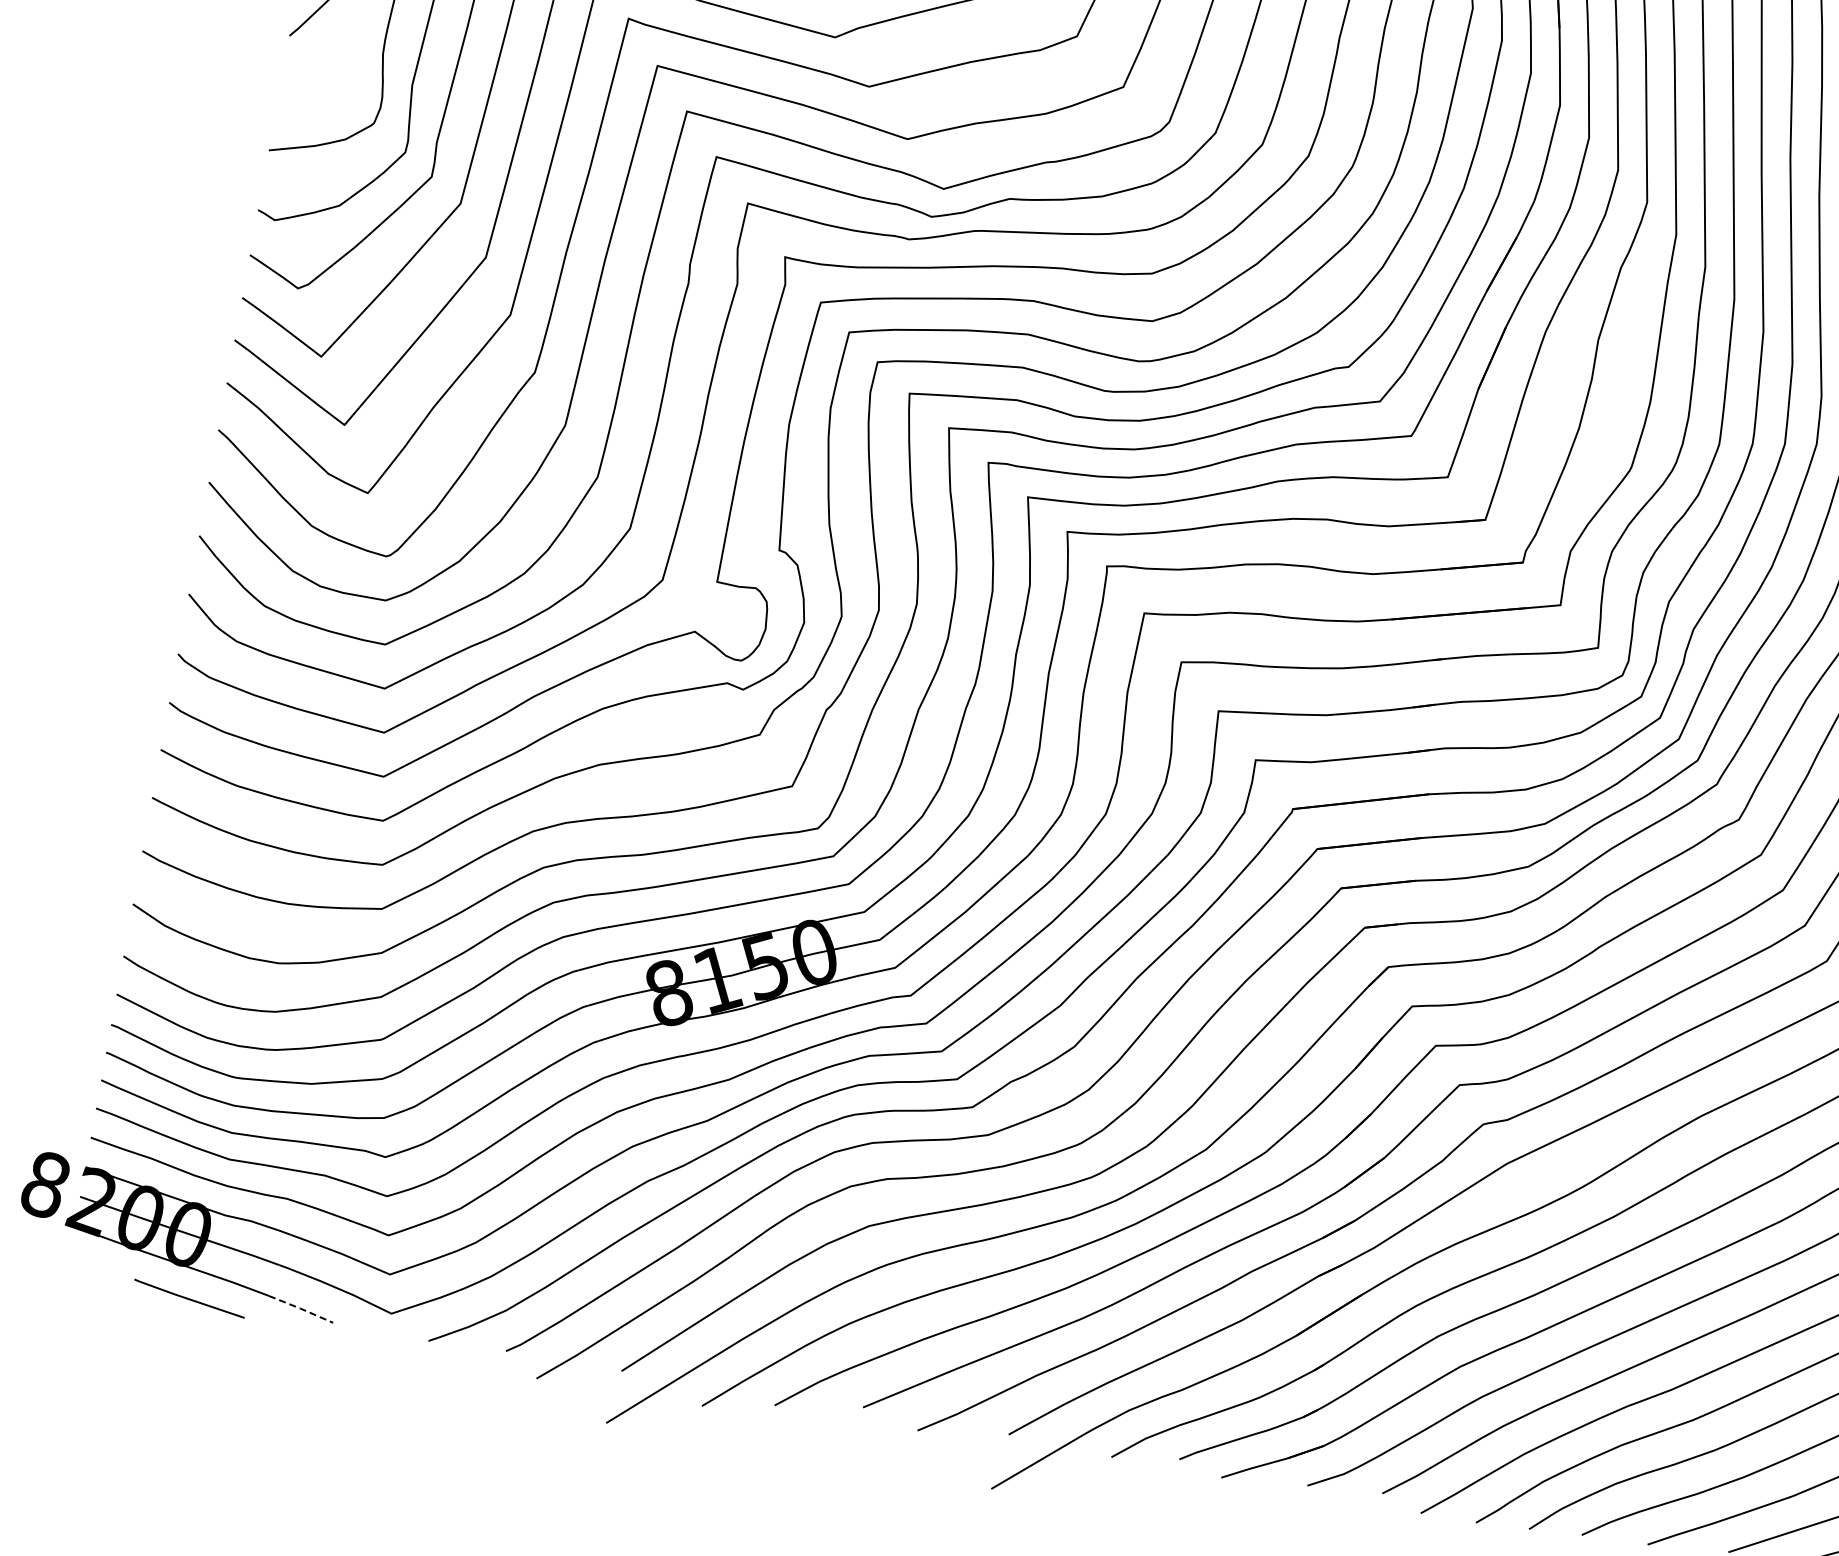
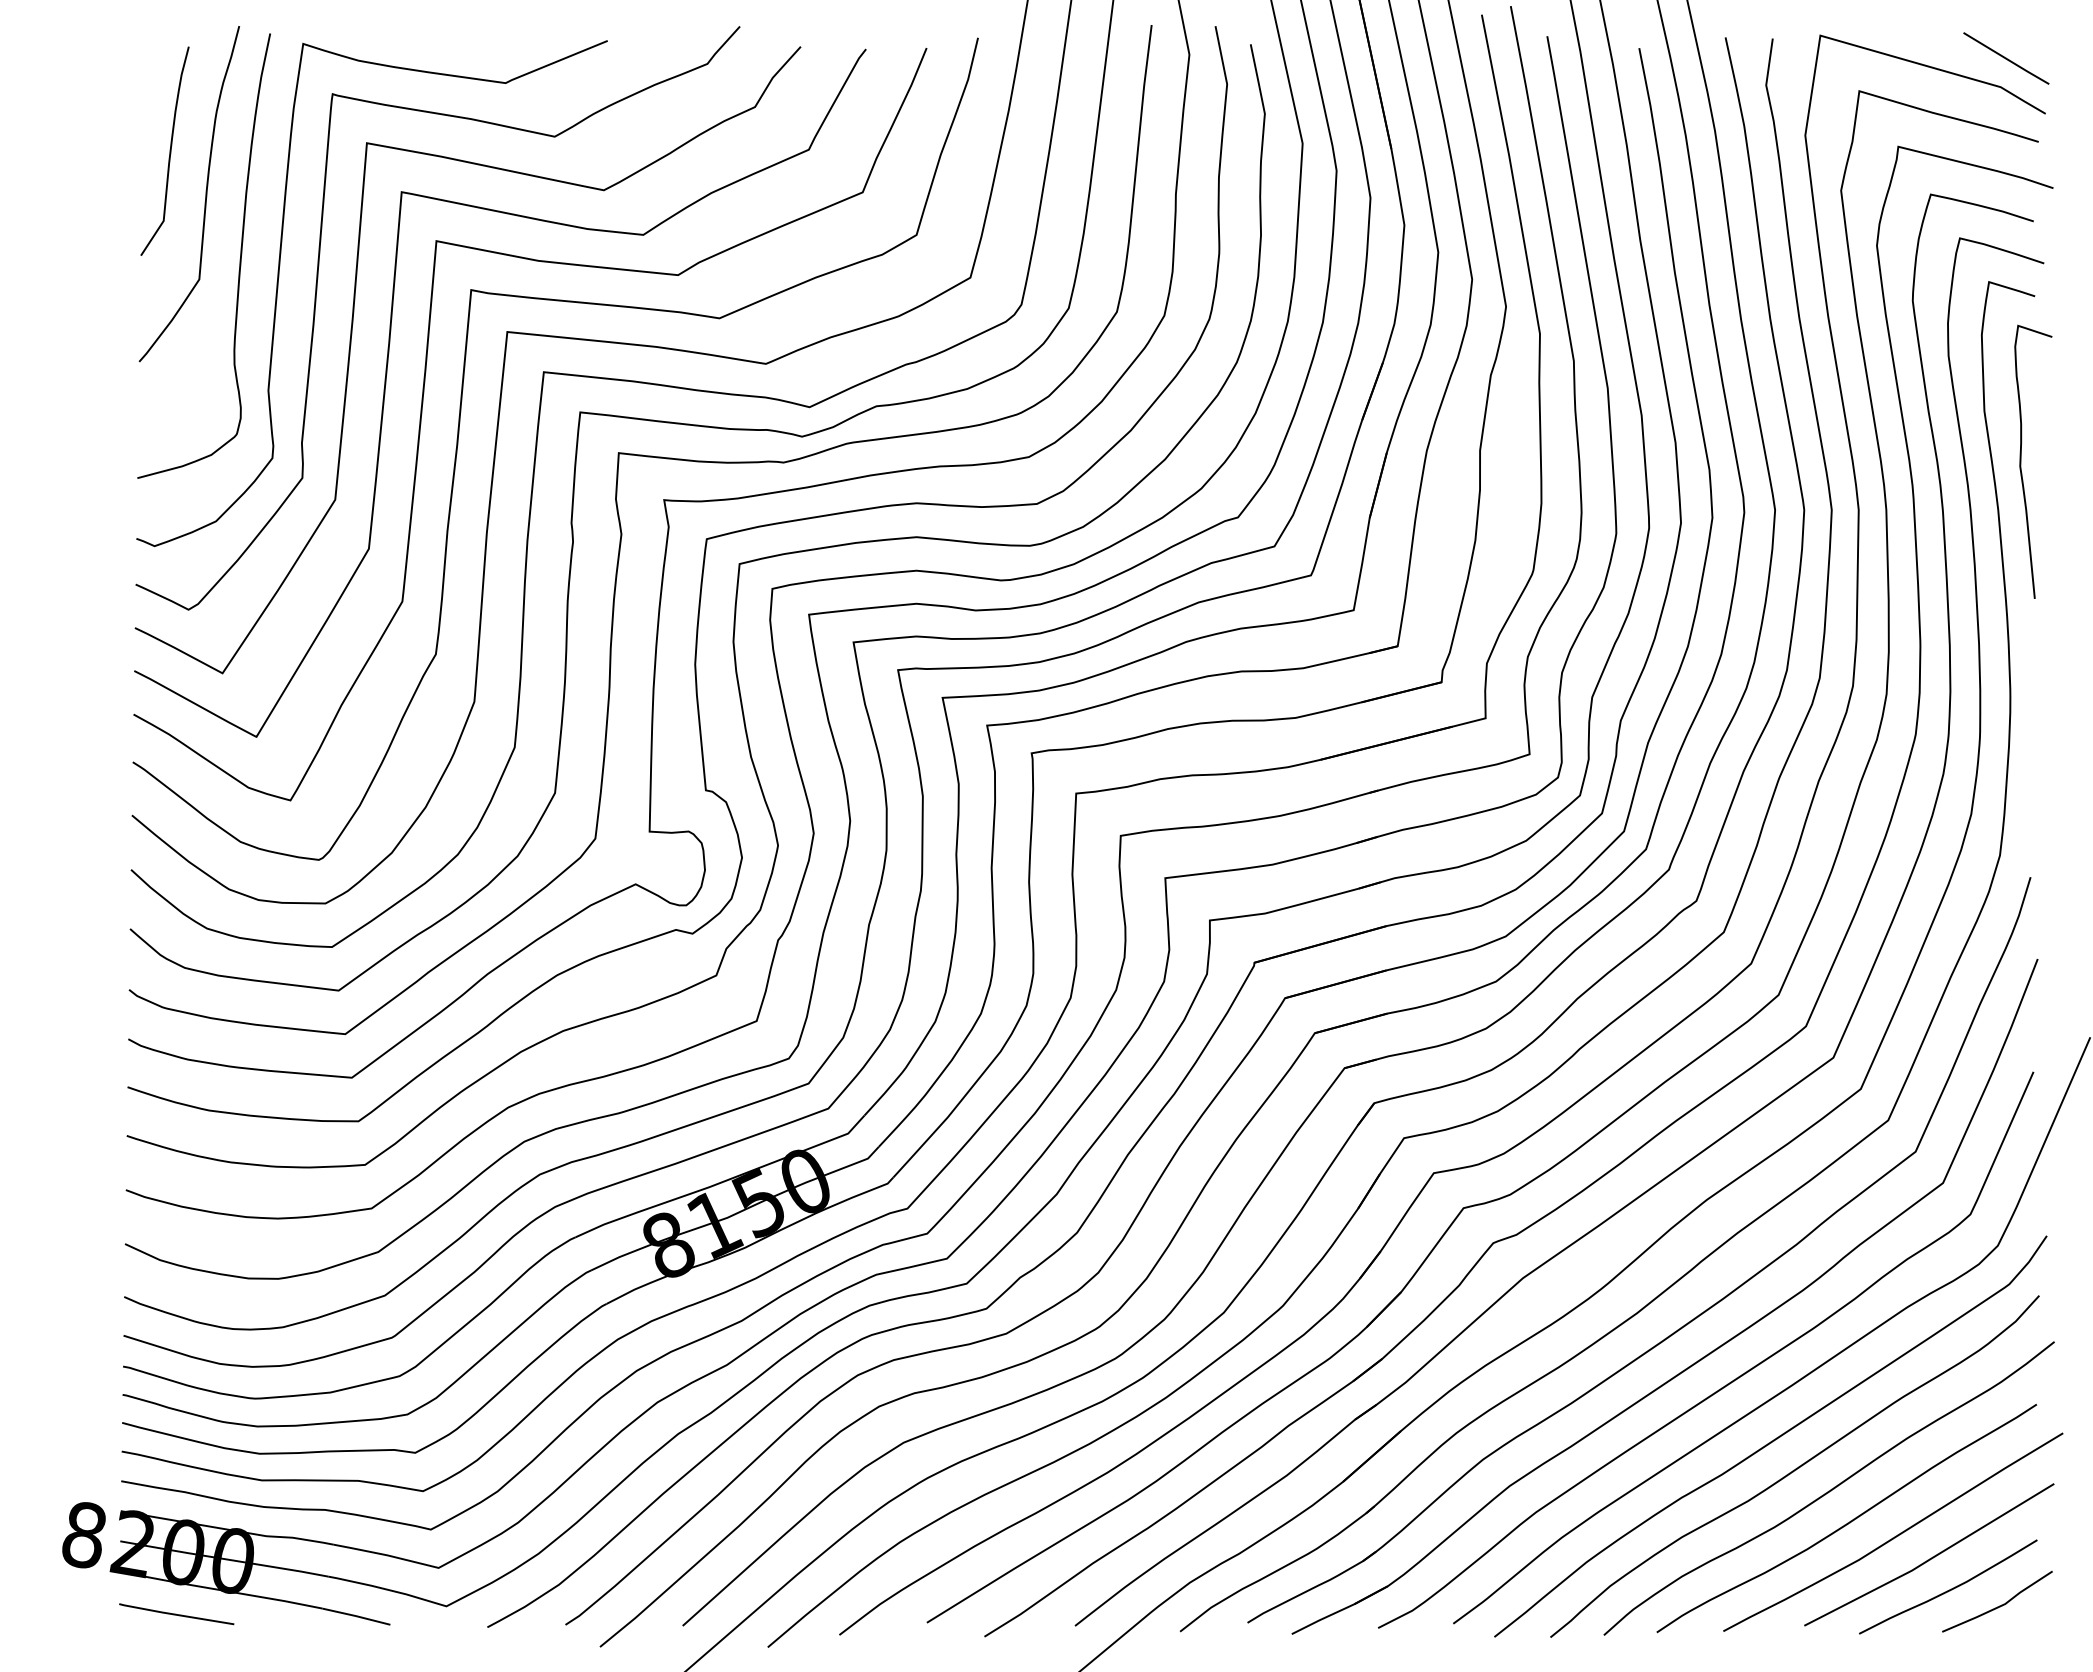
line: (189, 1298) -> (176, 1614), moved
line: (301, 1309) -> (356, 1616), dashed -> solid

